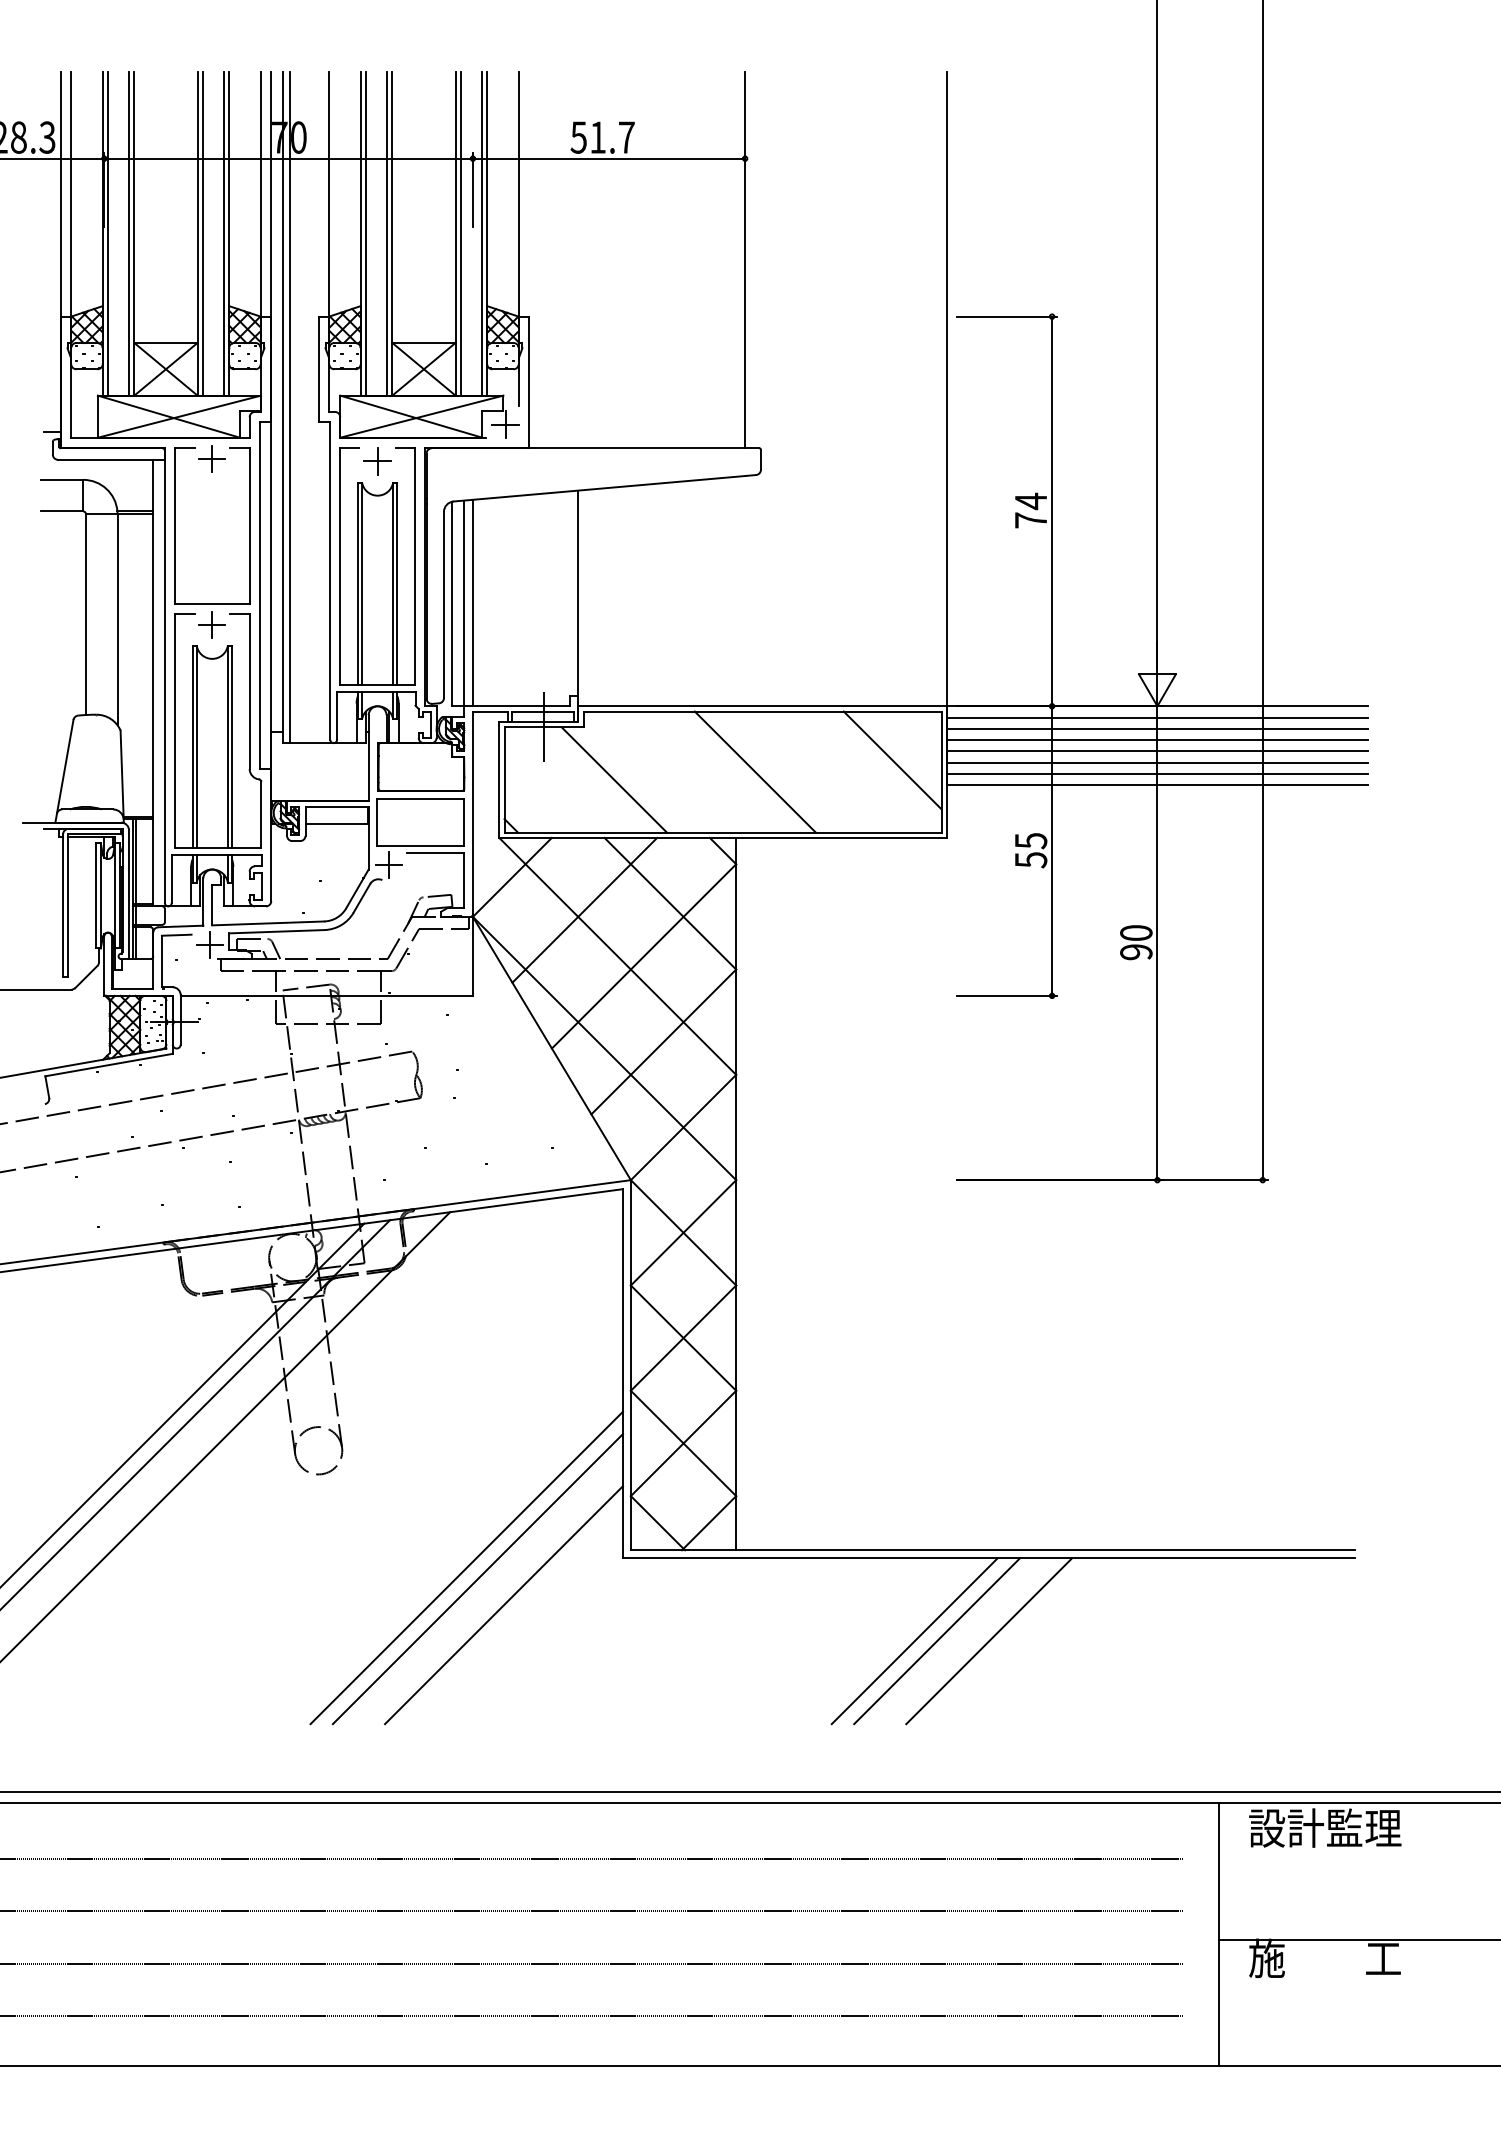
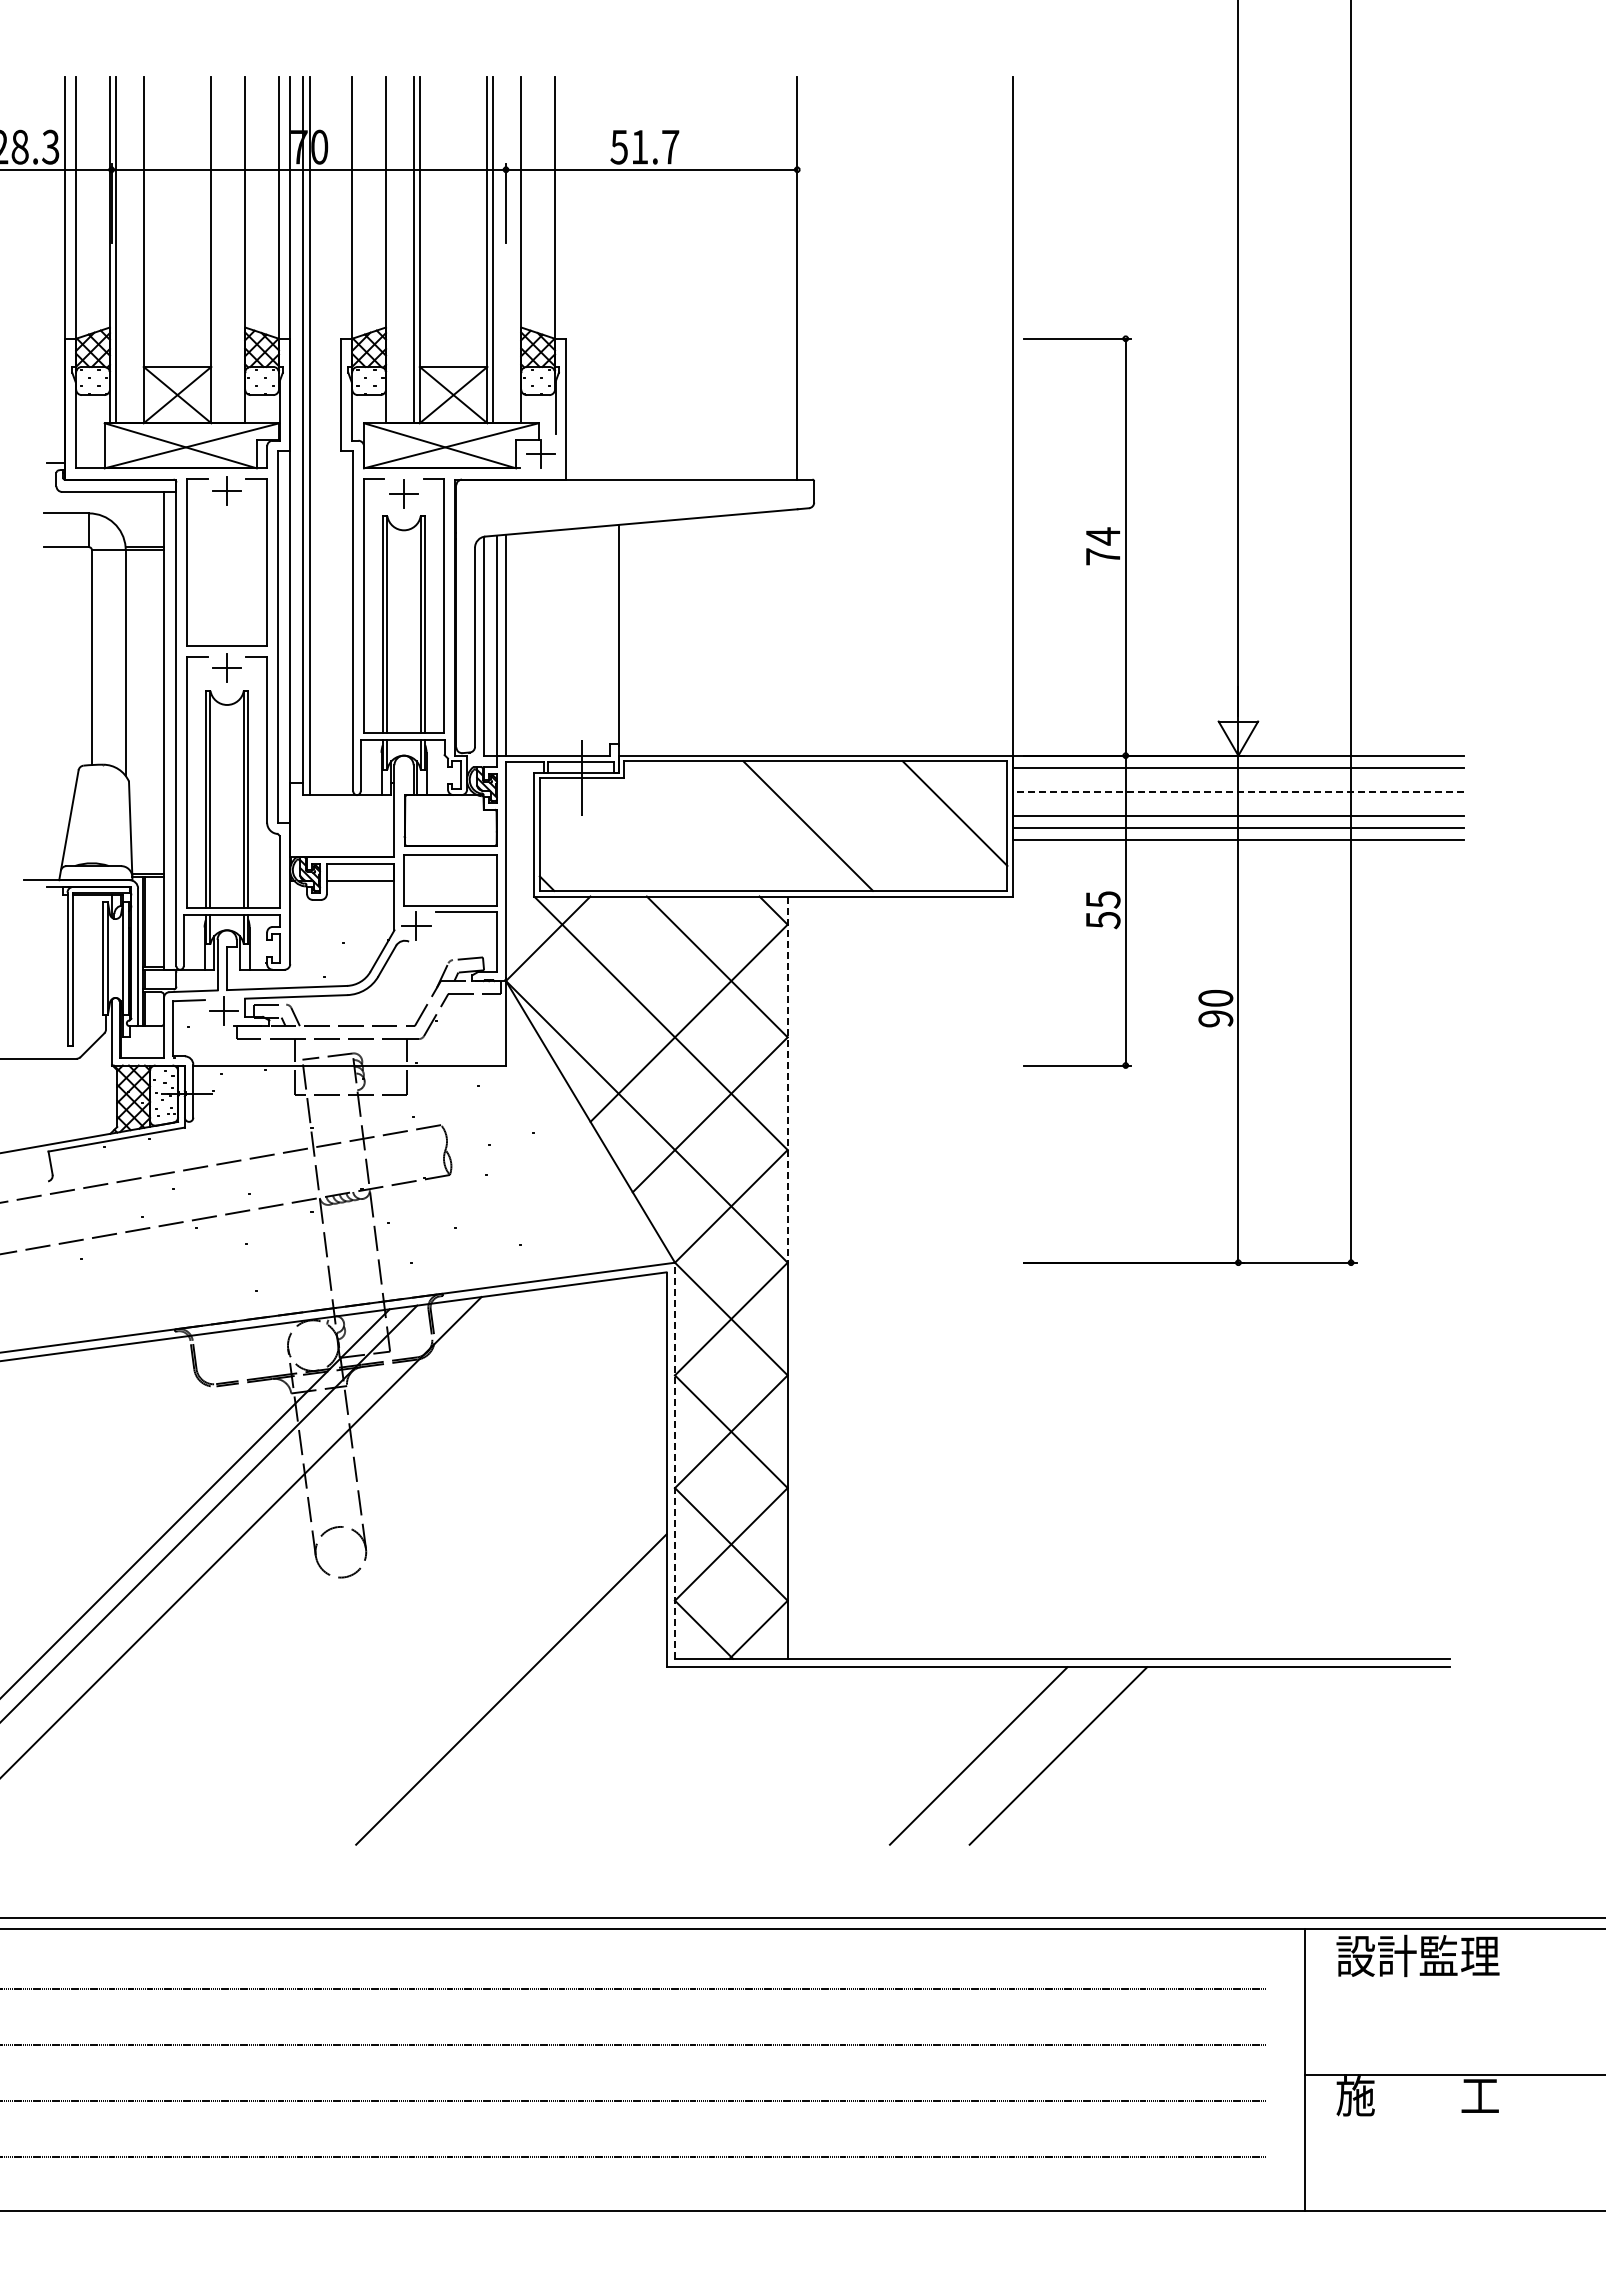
line: (129, 233) -> (138, 249), removed
line: (203, 233) -> (217, 249), removed
line: (223, 233) -> (239, 249), removed
line: (365, 233) -> (391, 249), removed
line: (481, 233) -> (515, 249), removed
line: (1157, 728) -> (1238, 779), removed
line: (1156, 739) -> (1237, 791), solid -> dashed
line: (1157, 750) -> (1238, 803), removed
line: (614, 779) -> (657, 834), removed
line: (584, 909) -> (625, 973), removed
line: (736, 1009) -> (787, 1080), solid -> dashed
line: (631, 1365) -> (675, 1460), solid -> dashed
line: (466, 1567) -> (499, 1677), removed
line: (503, 1605) -> (538, 1717), removed
line: (936, 1640) -> (1002, 1755), removed

